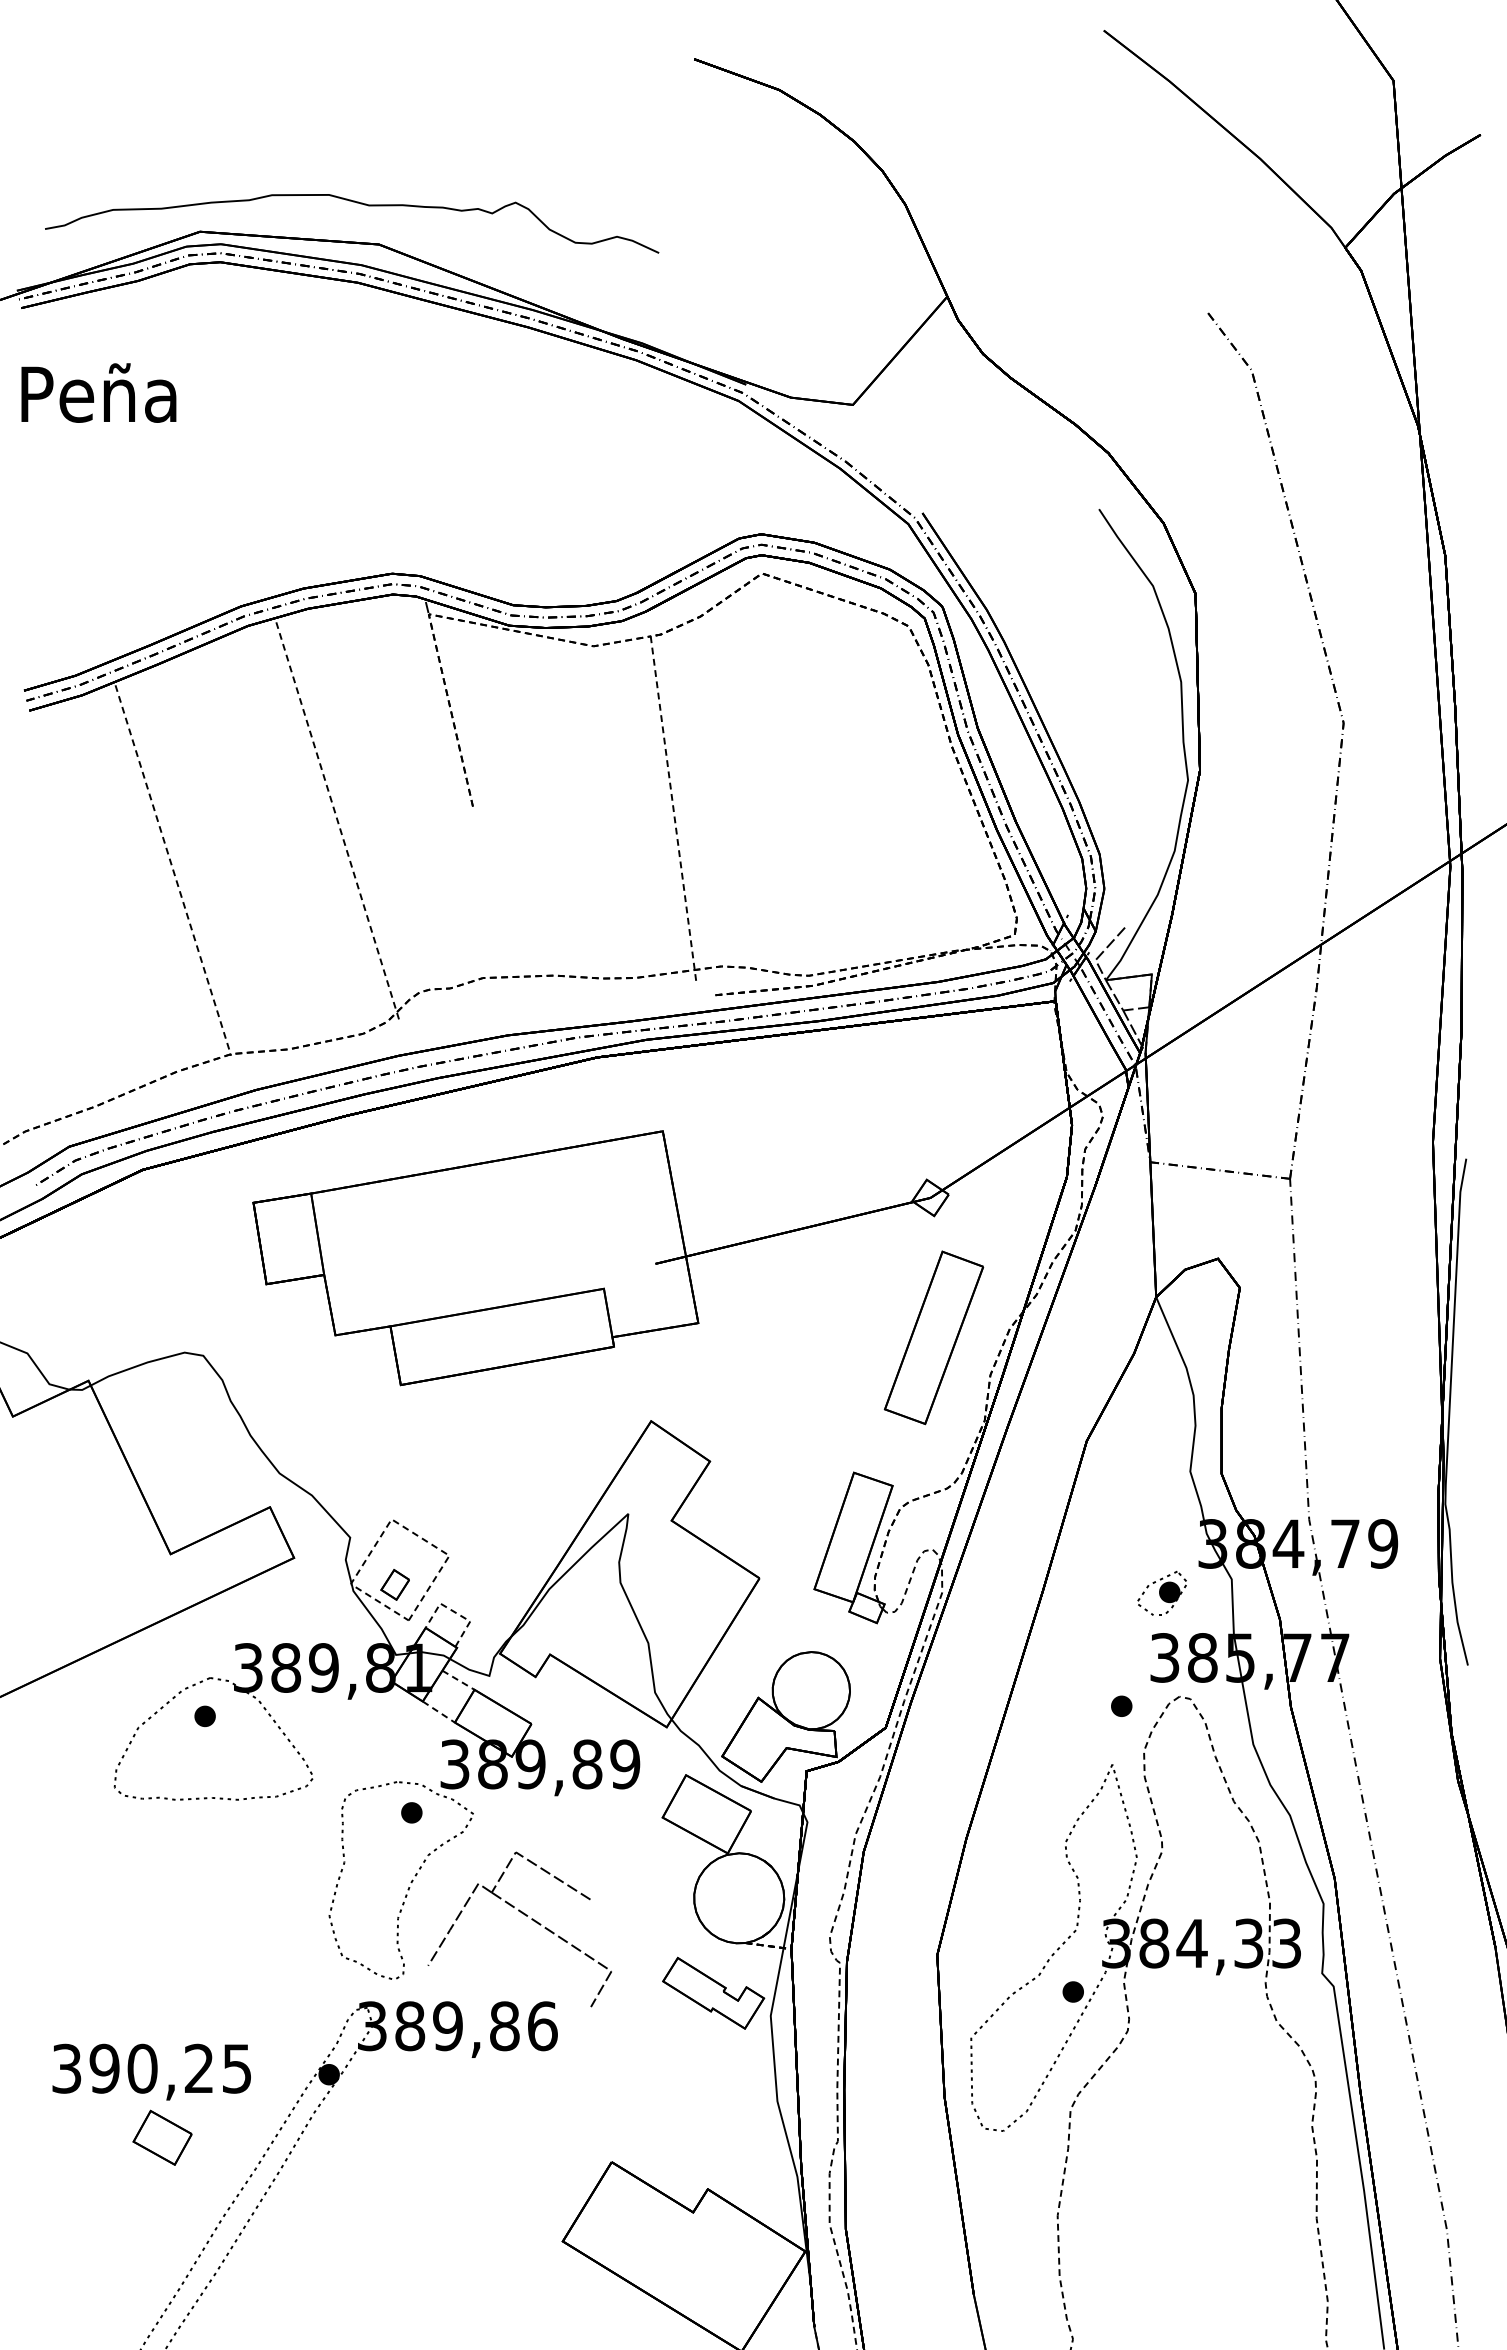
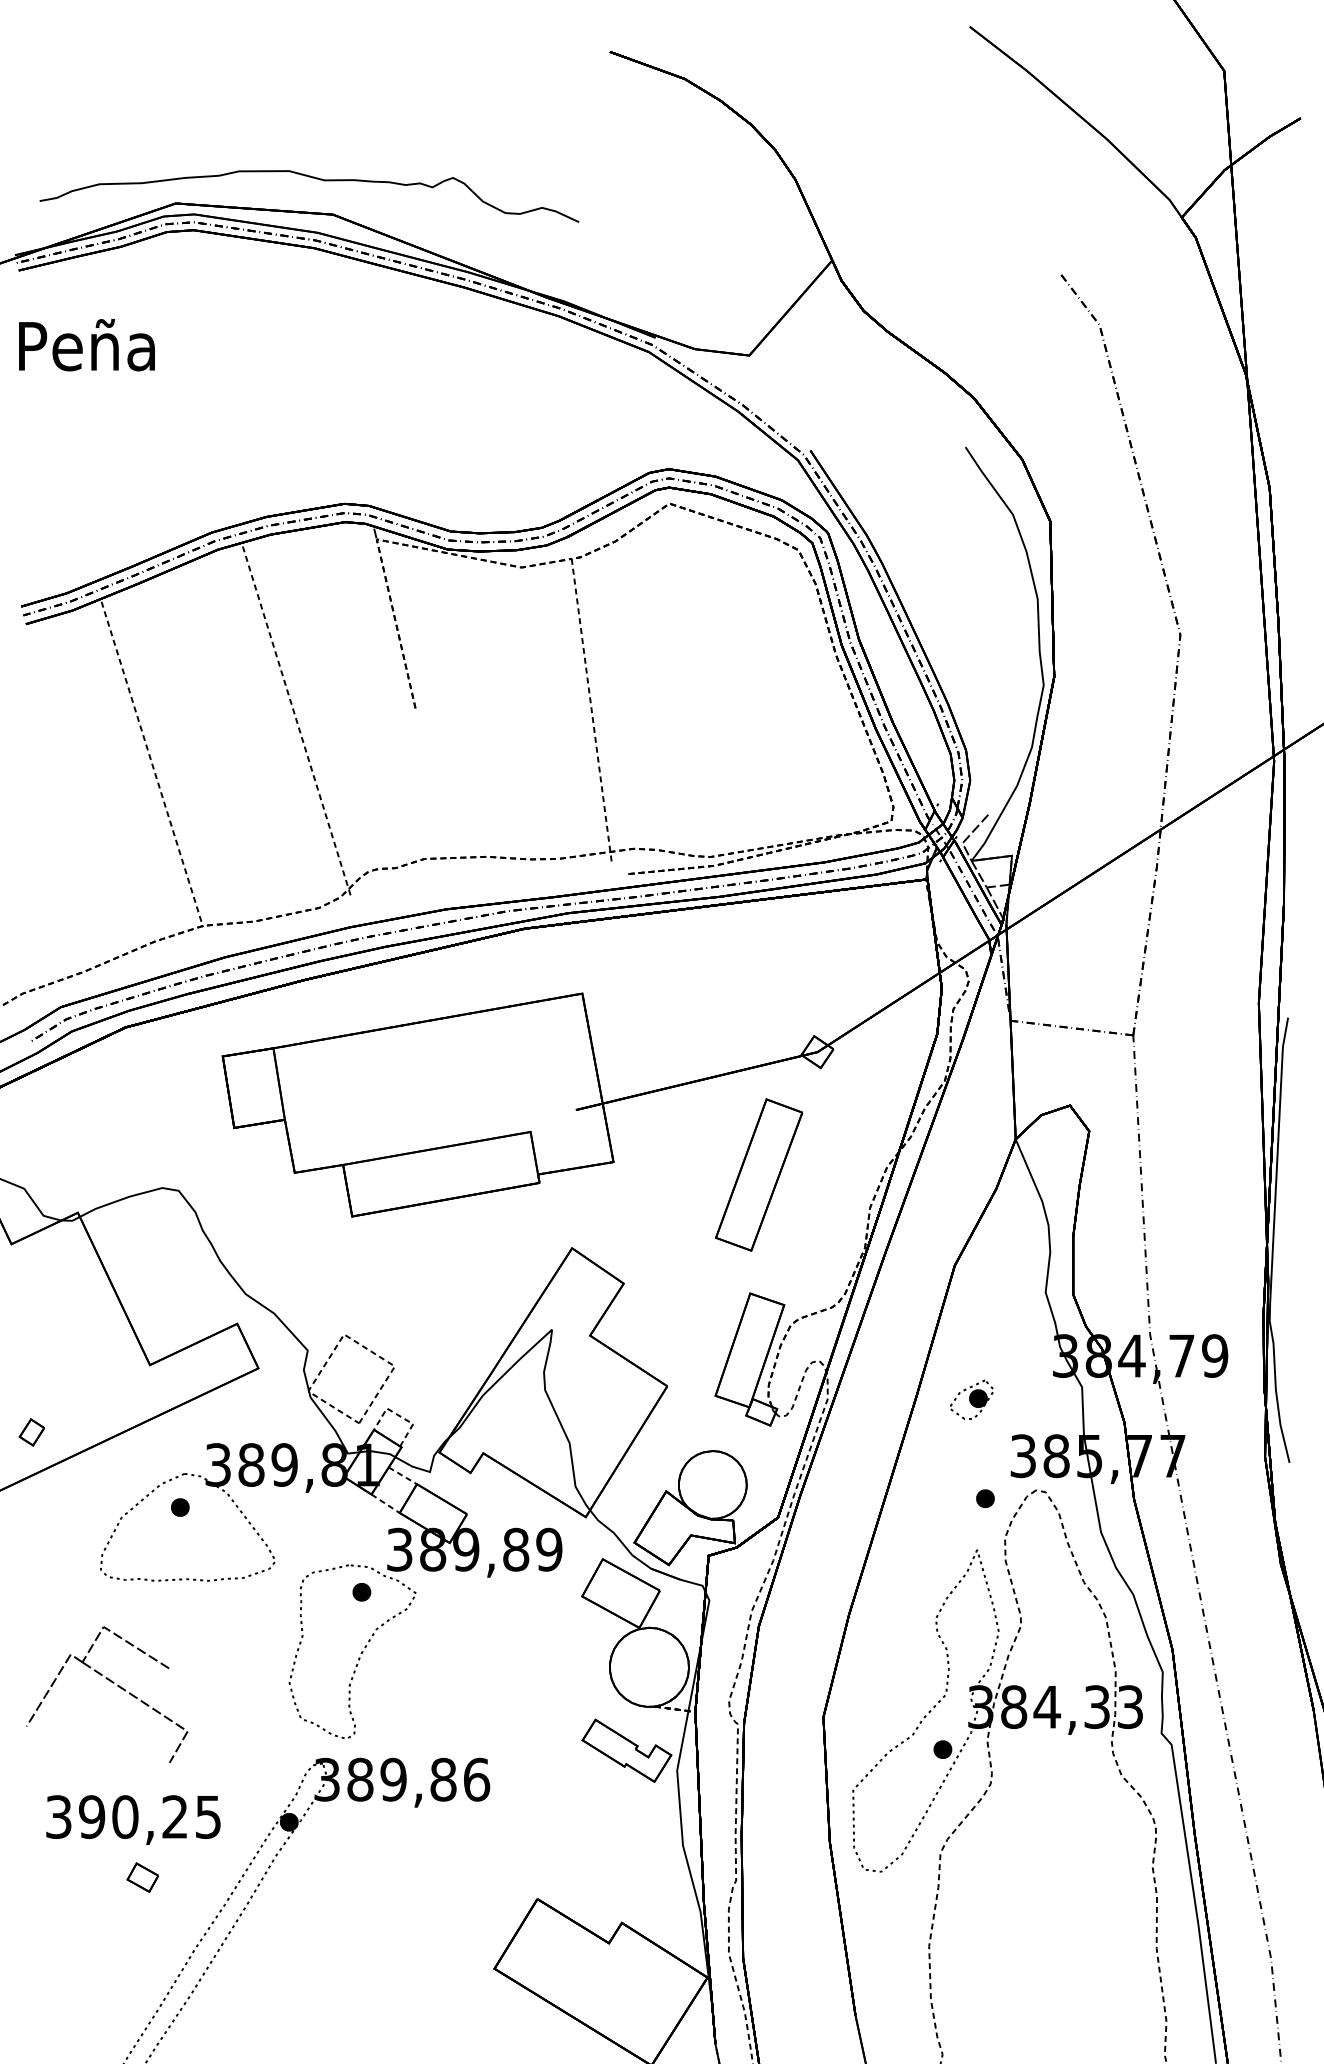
part: (933, 1337) -> (758, 1174), moved
part: (394, 1584) -> (31, 1432), moved
part: (1161, 1592) -> (971, 1398), moved
part: (526, 1916) -> (113, 1683), moved
part: (162, 2137) -> (142, 1877), size x0.6

